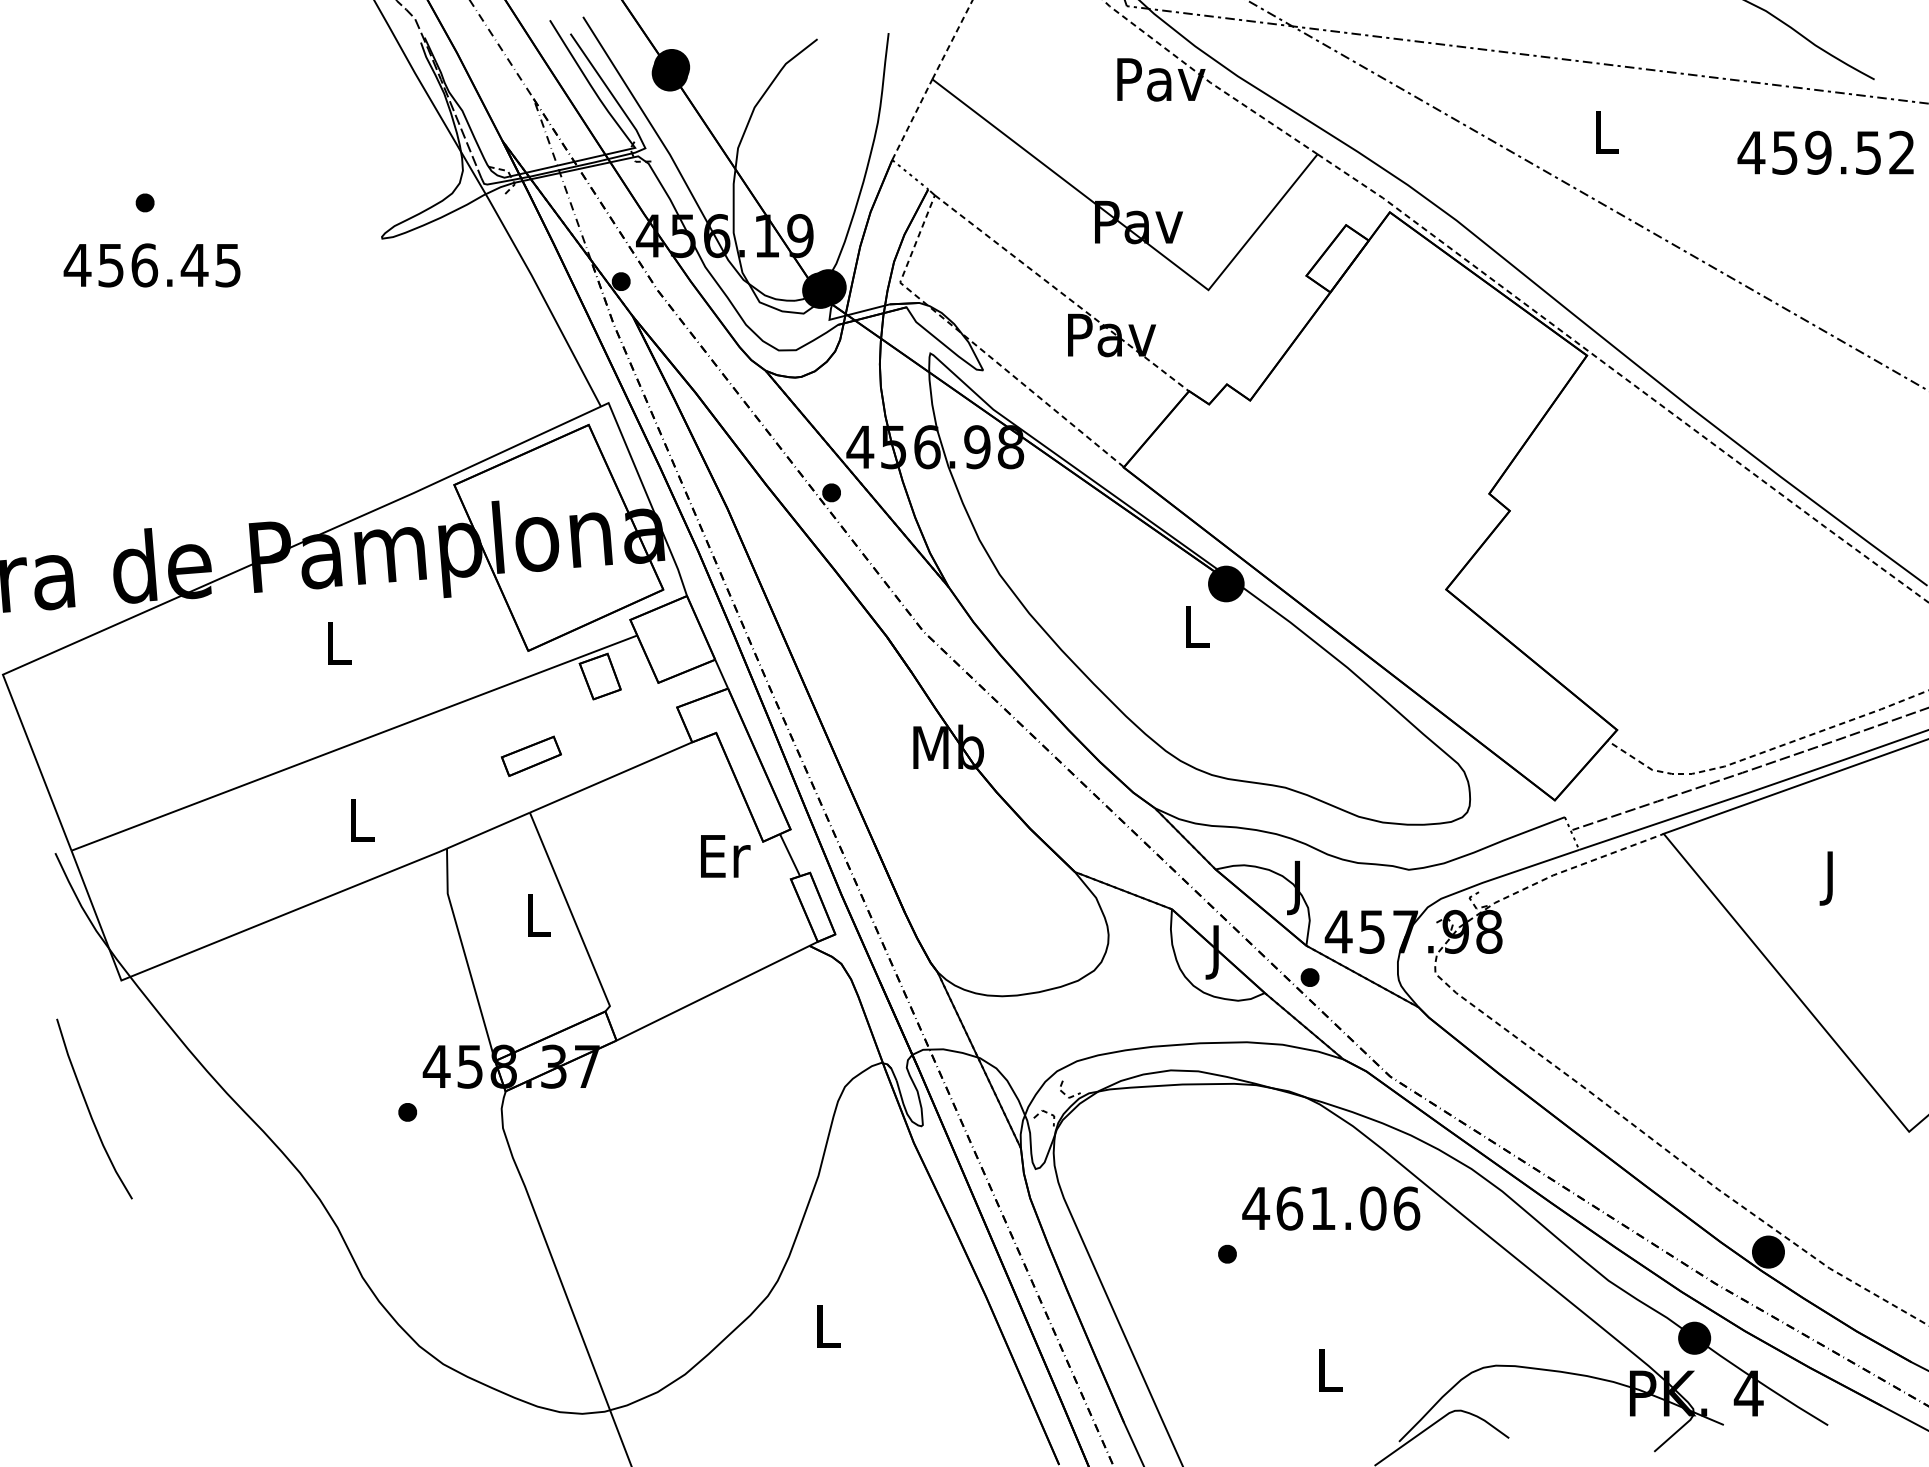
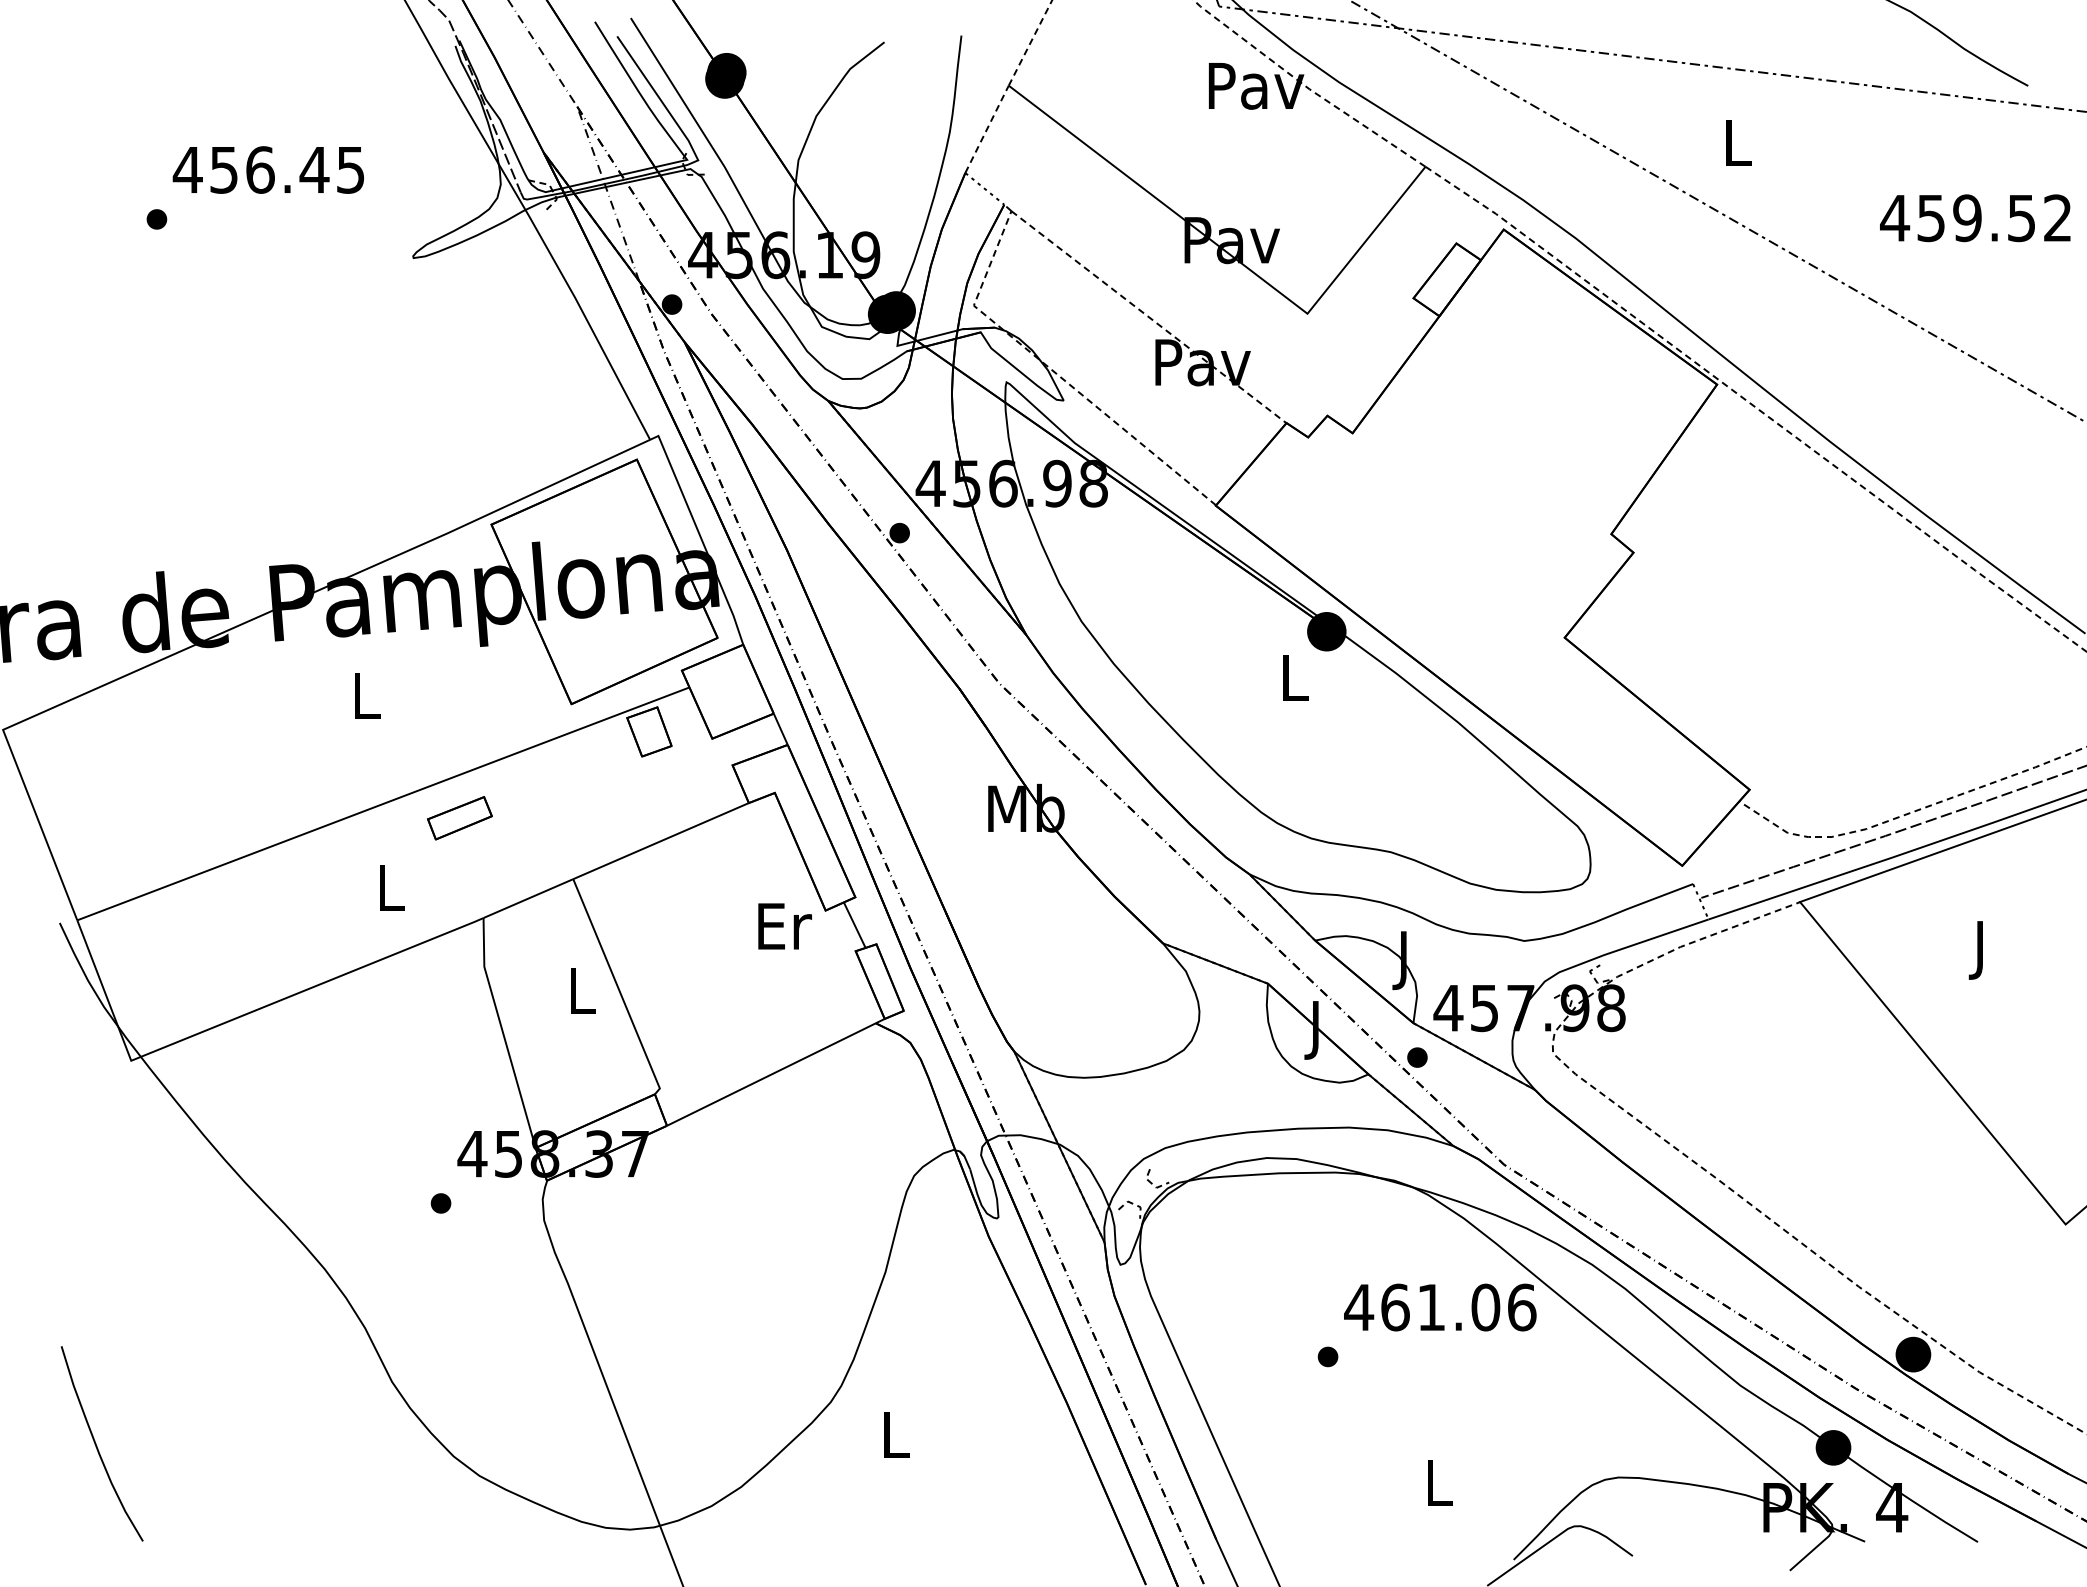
text: (1825, 153) -> (1975, 218), moved
text: (151, 264) -> (267, 169), moved
part: (531, 756) -> (459, 818), moved
curve: (90, 1110) -> (97, 1445), moved

